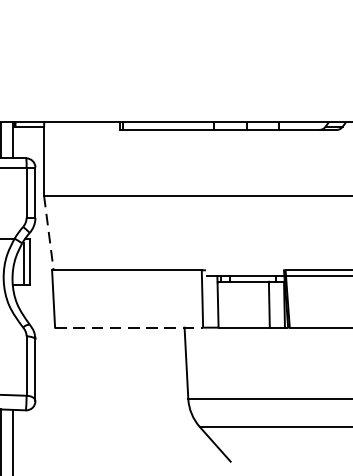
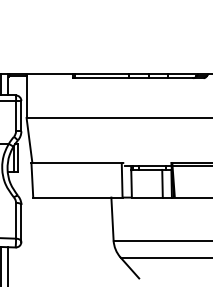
line: (48, 233) -> (29, 140), dashed -> solid
line: (128, 327) -> (77, 197), dashed -> solid

